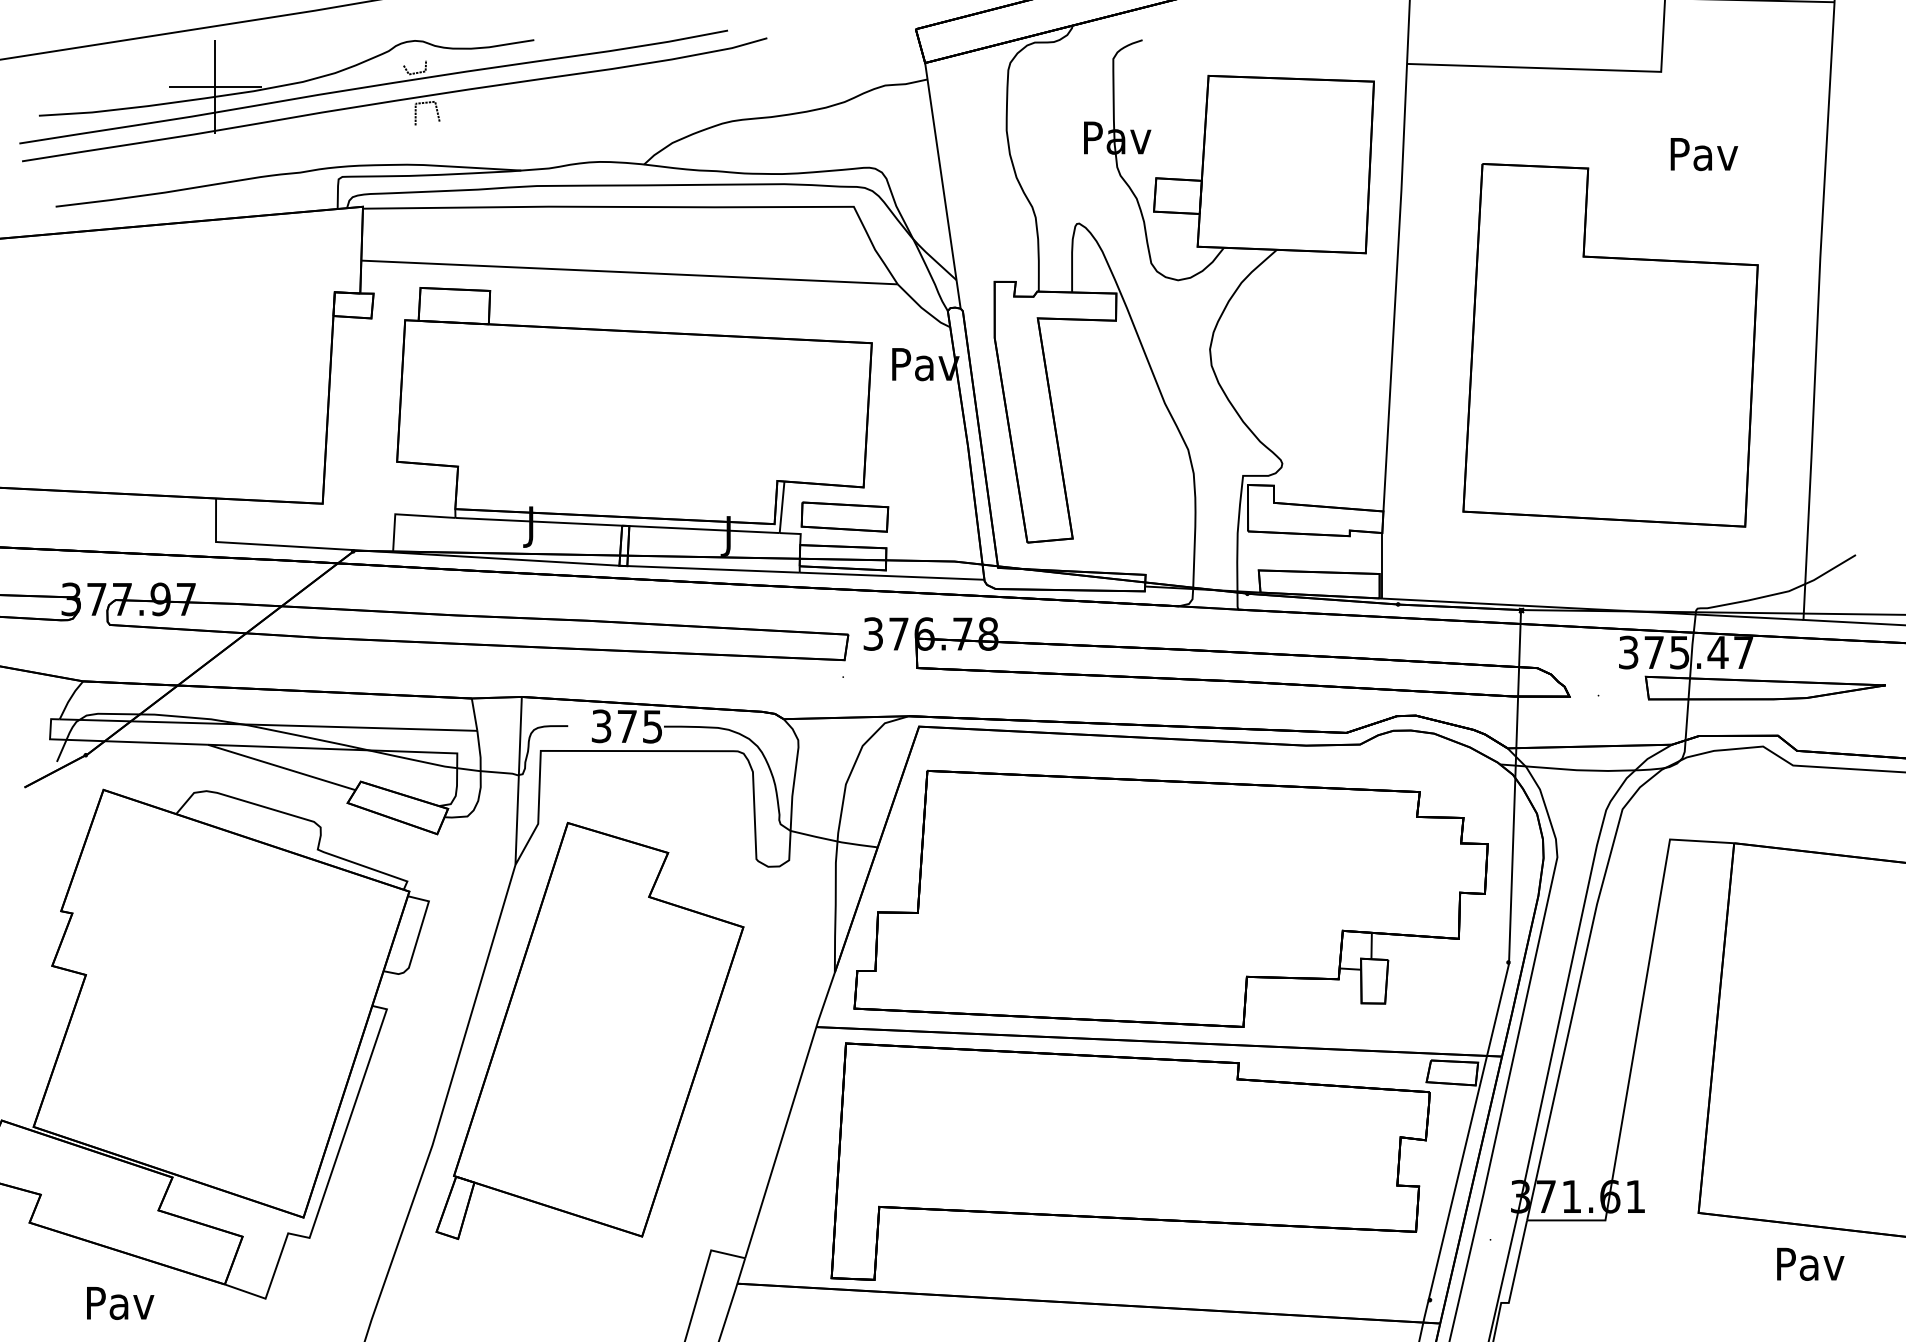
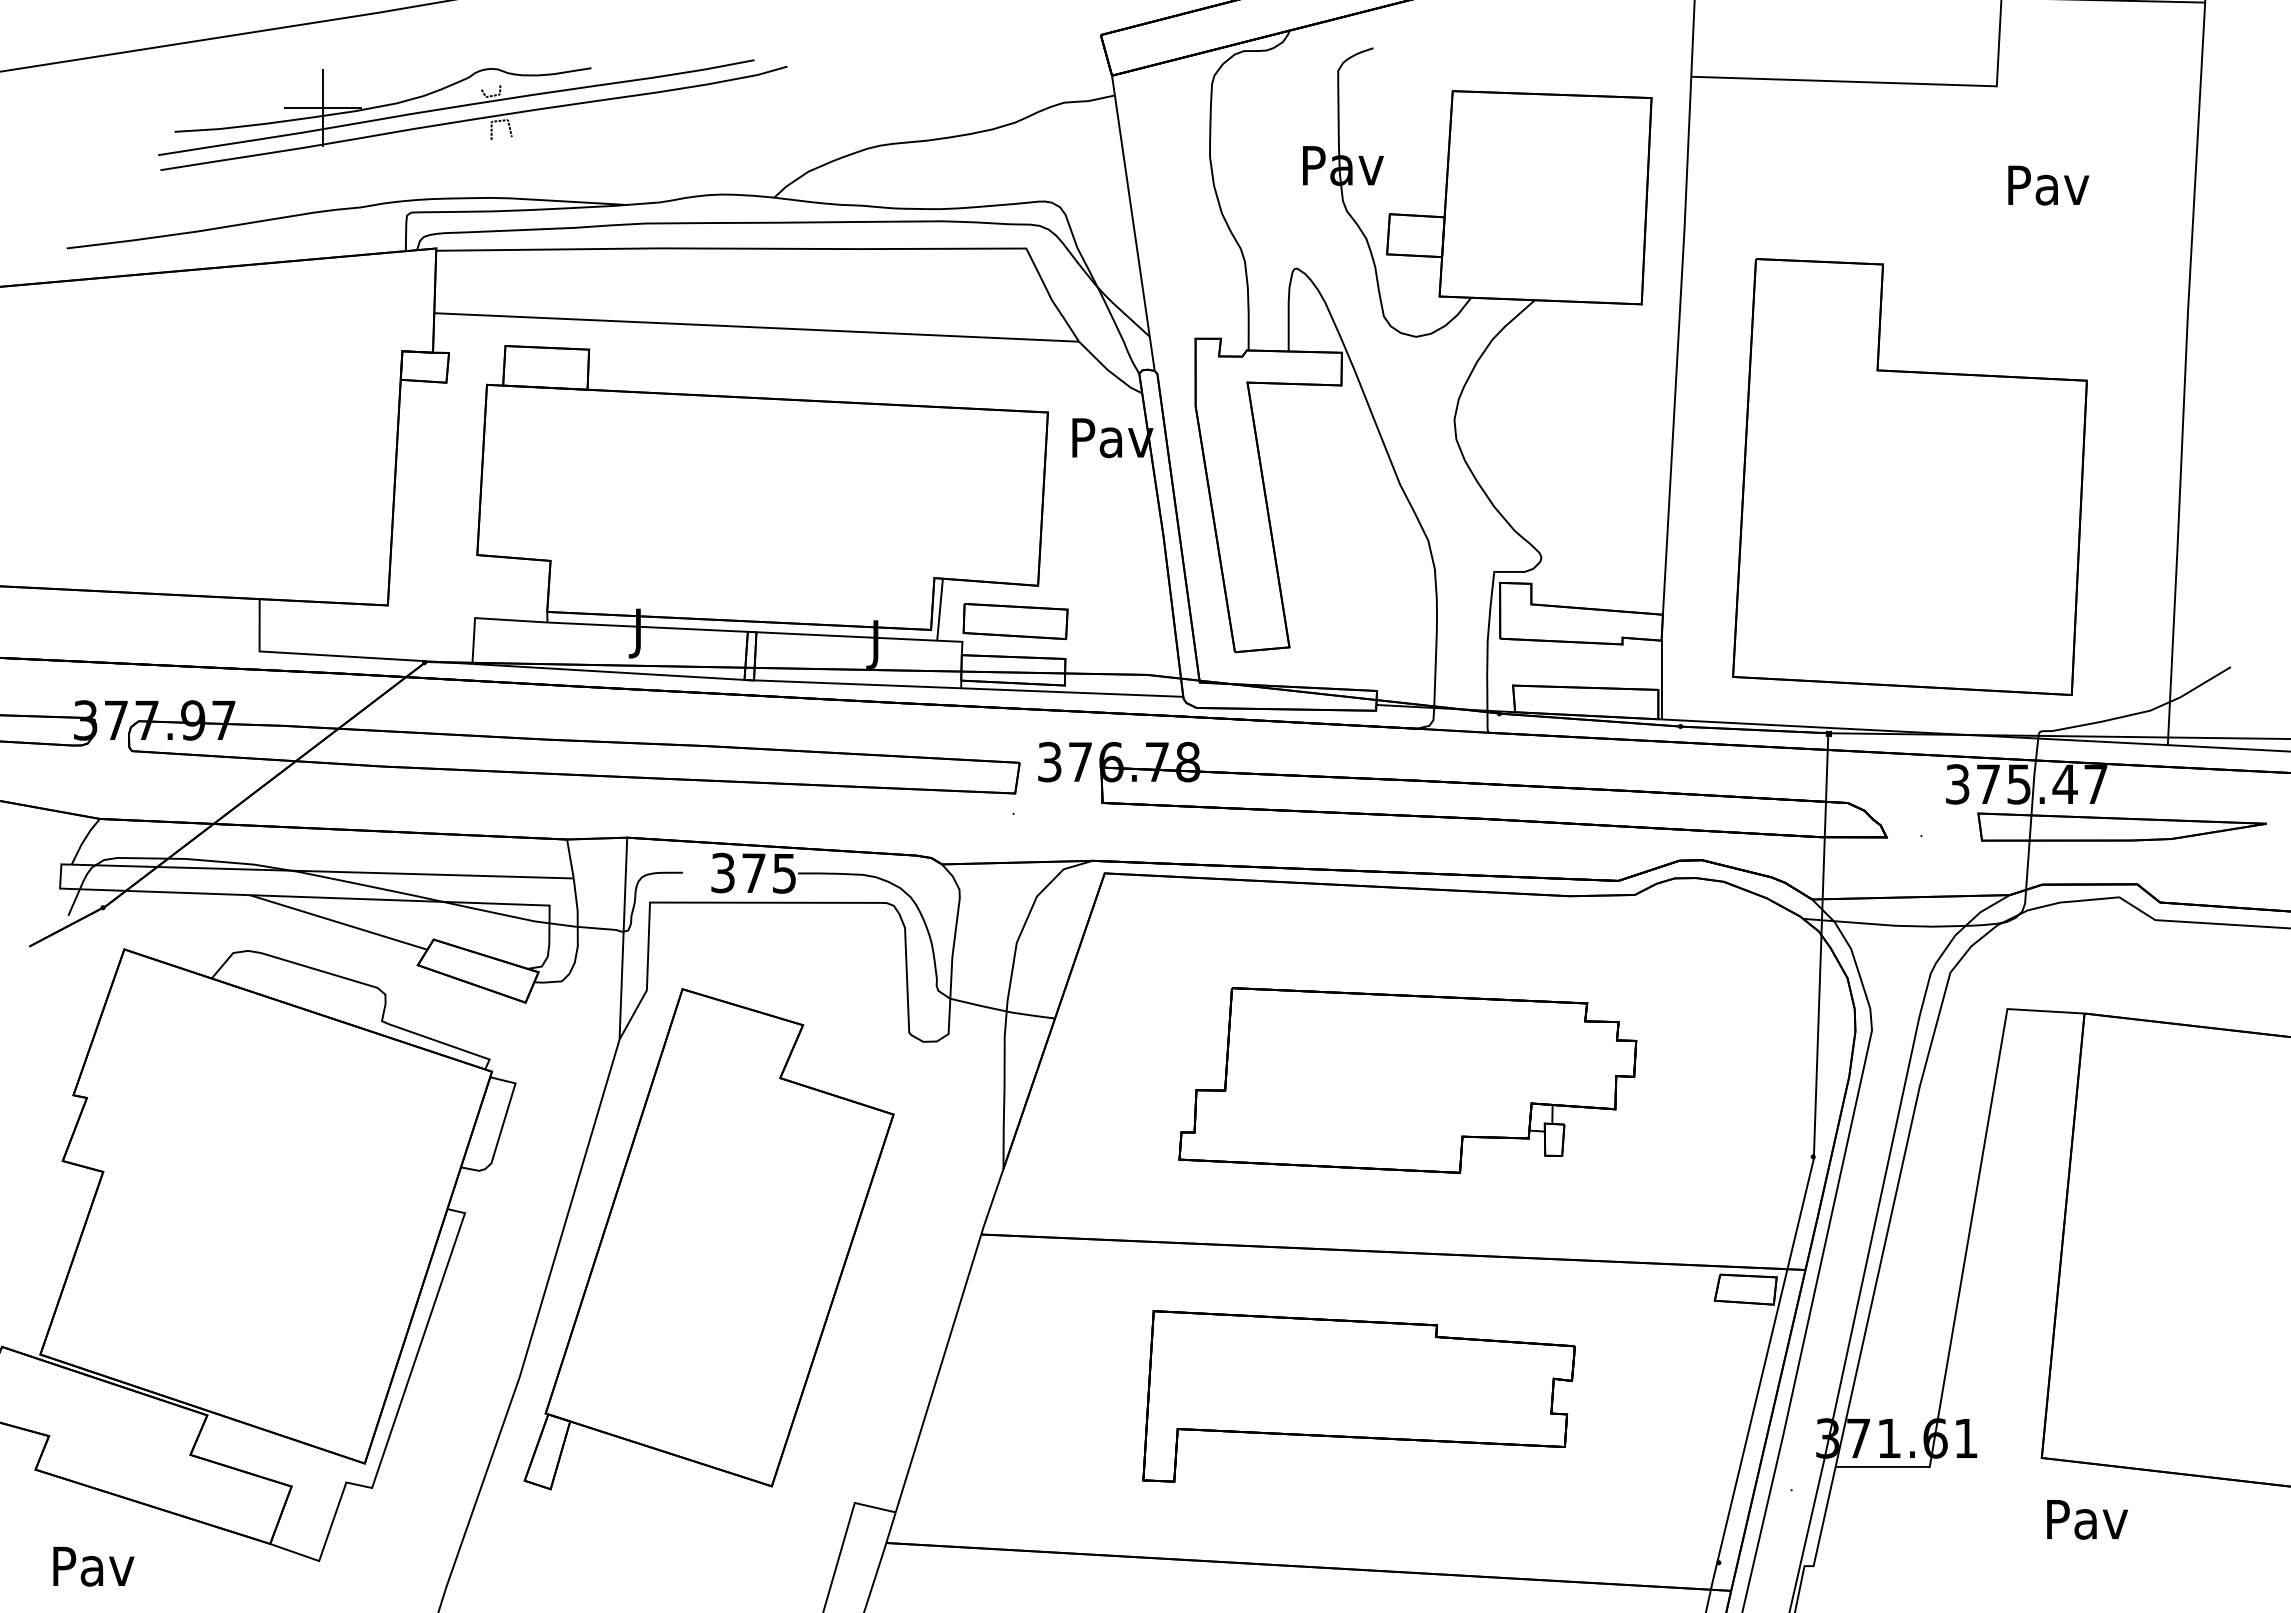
part: (393, 95) -> (472, 114), size x0.7
part: (1610, 344) -> (1909, 476), moved
part: (1170, 898) -> (1407, 1080), size x0.6
part: (1130, 1161) -> (1358, 1396), size x0.6
text: (1810, 1264) -> (2087, 1519), moved
text: (120, 1303) -> (93, 1566), moved

